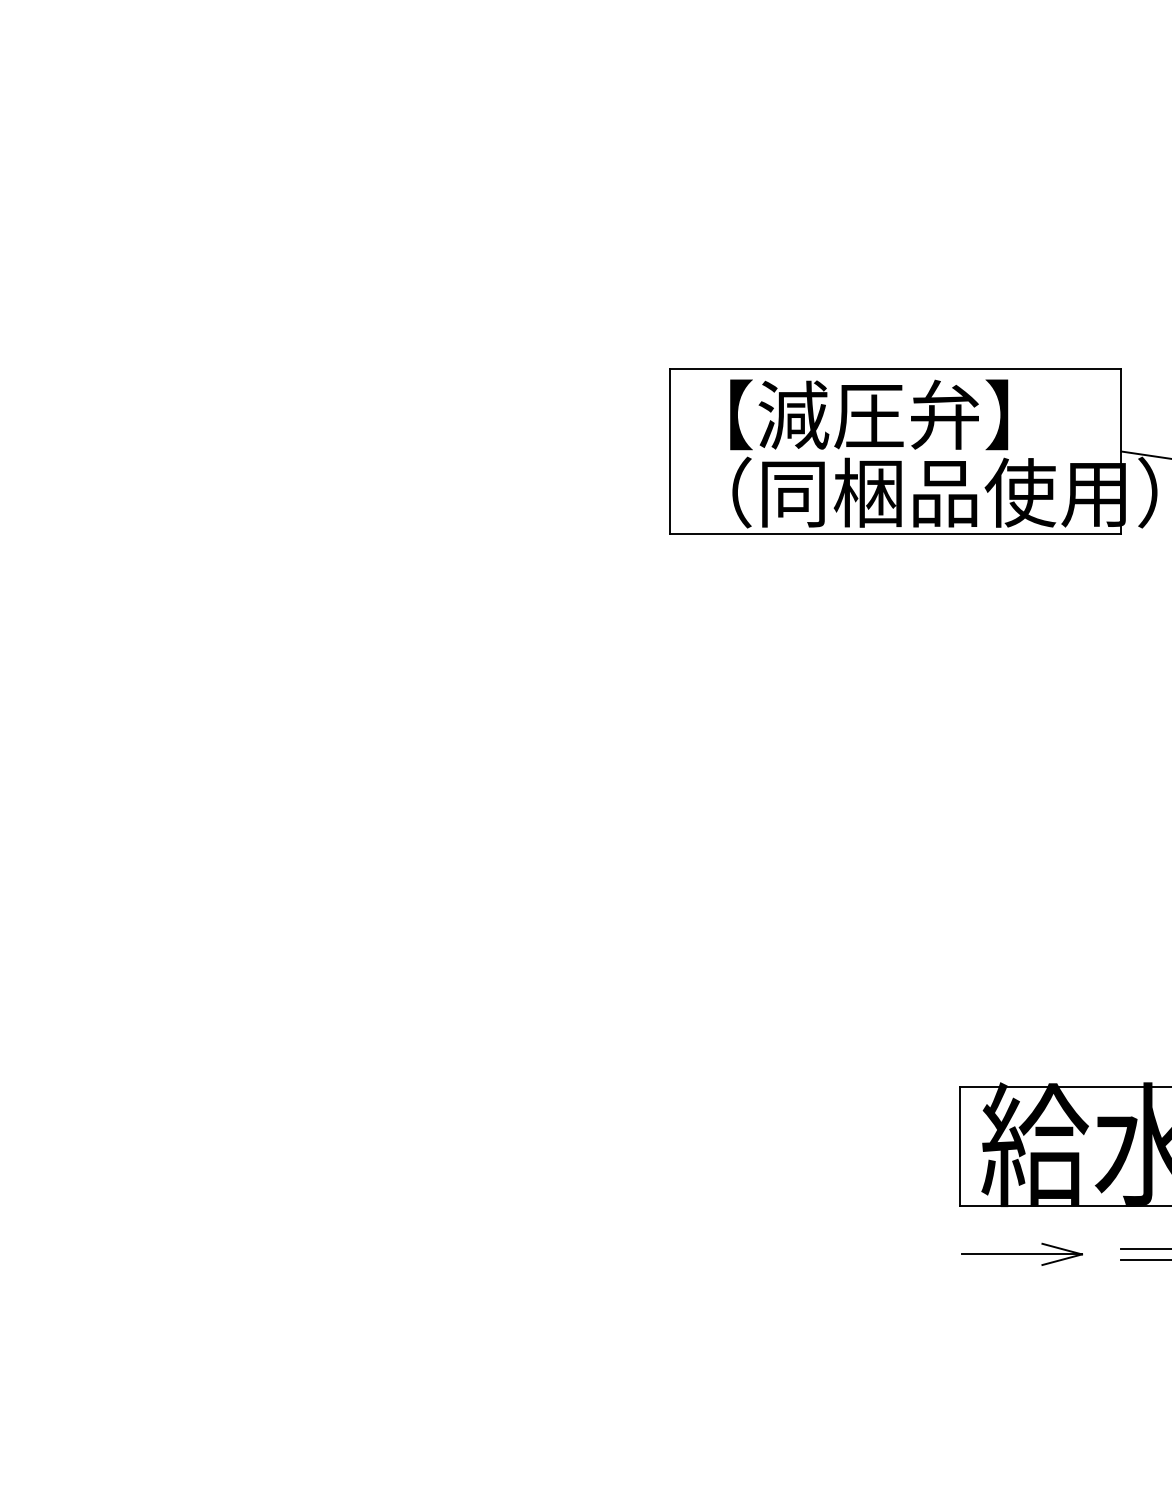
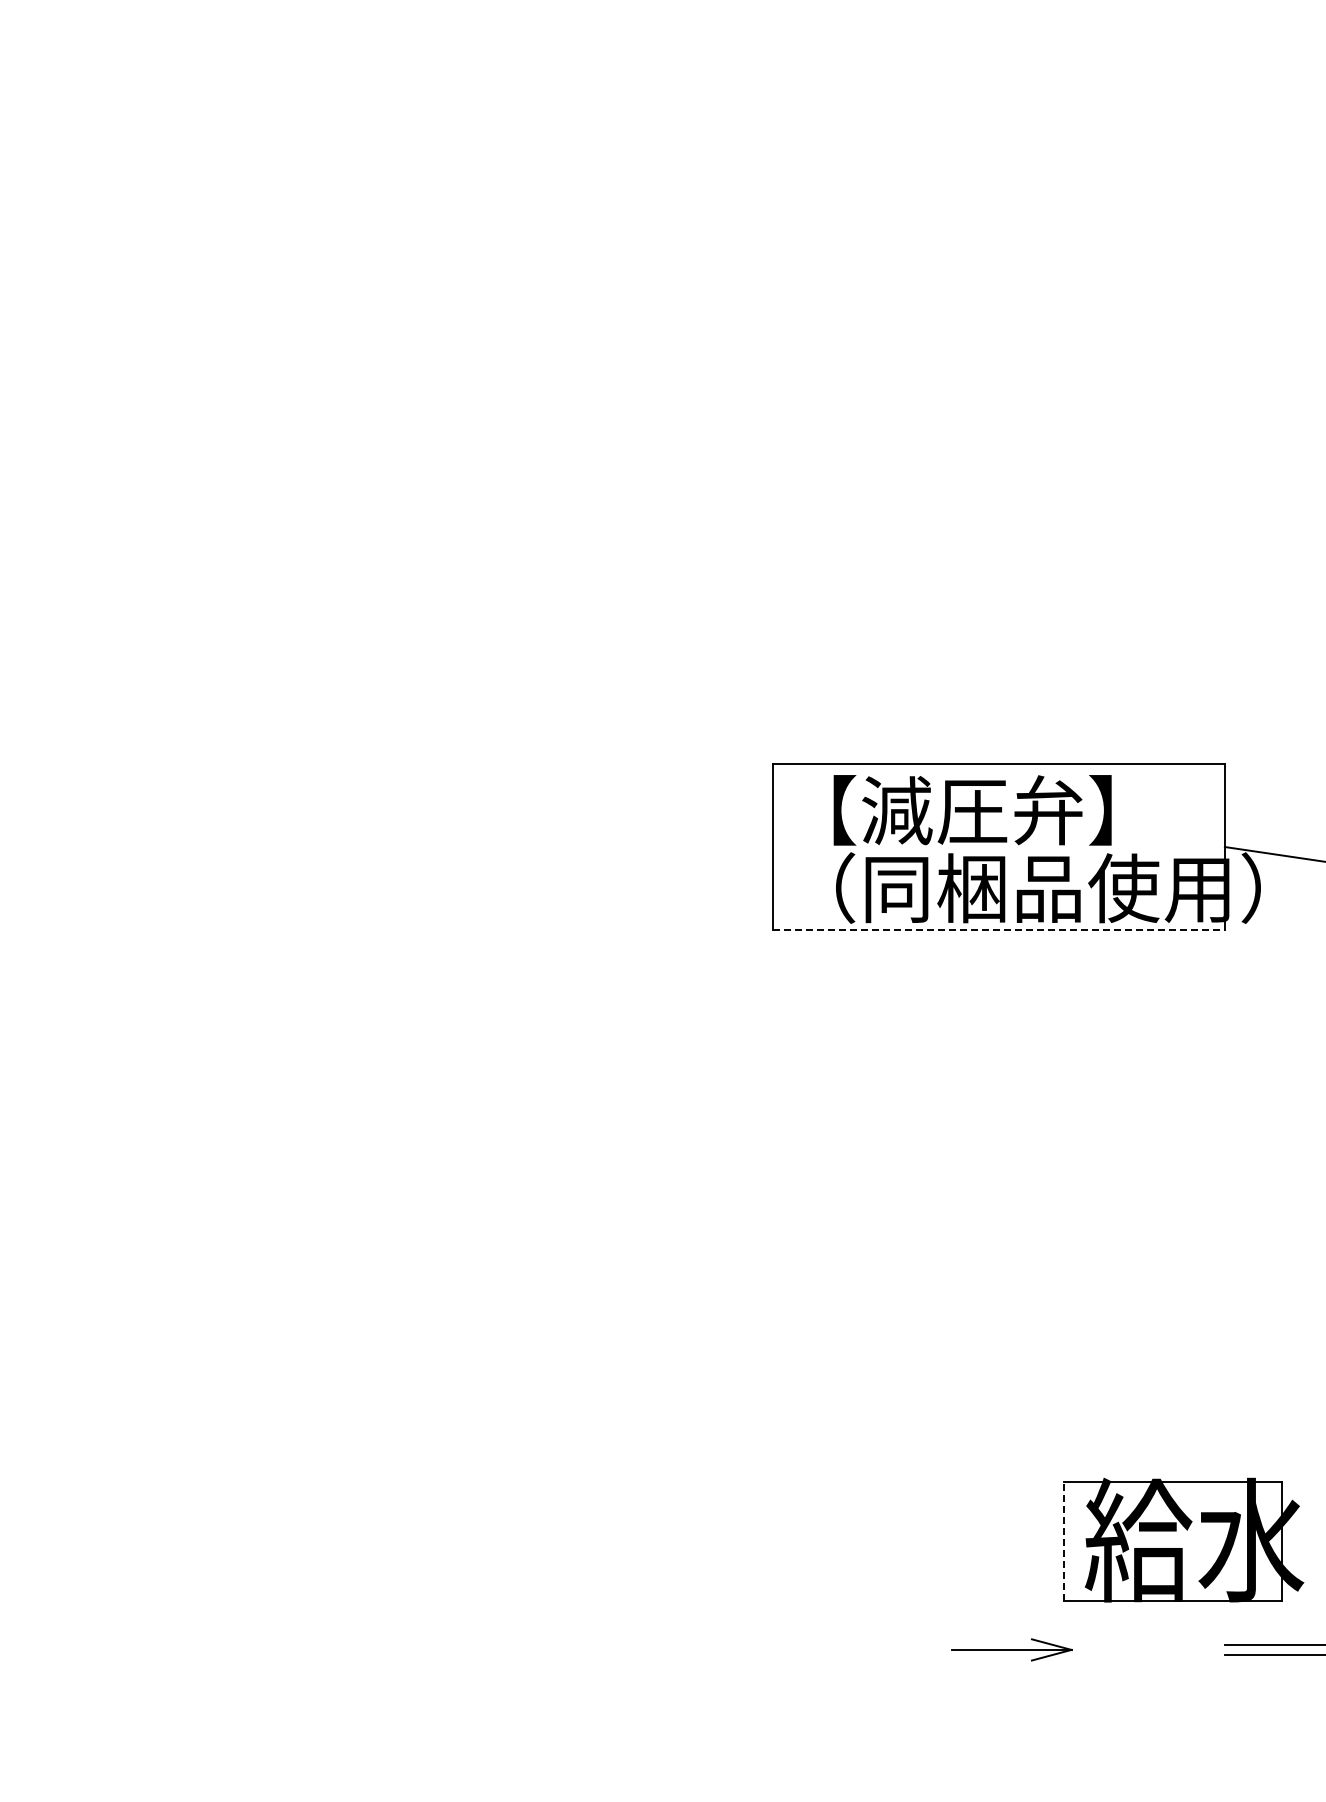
line: (896, 534) -> (999, 929), solid -> dashed
line: (960, 1146) -> (1063, 1541), solid -> dashed
part: (1022, 1254) -> (1011, 1649), moved

